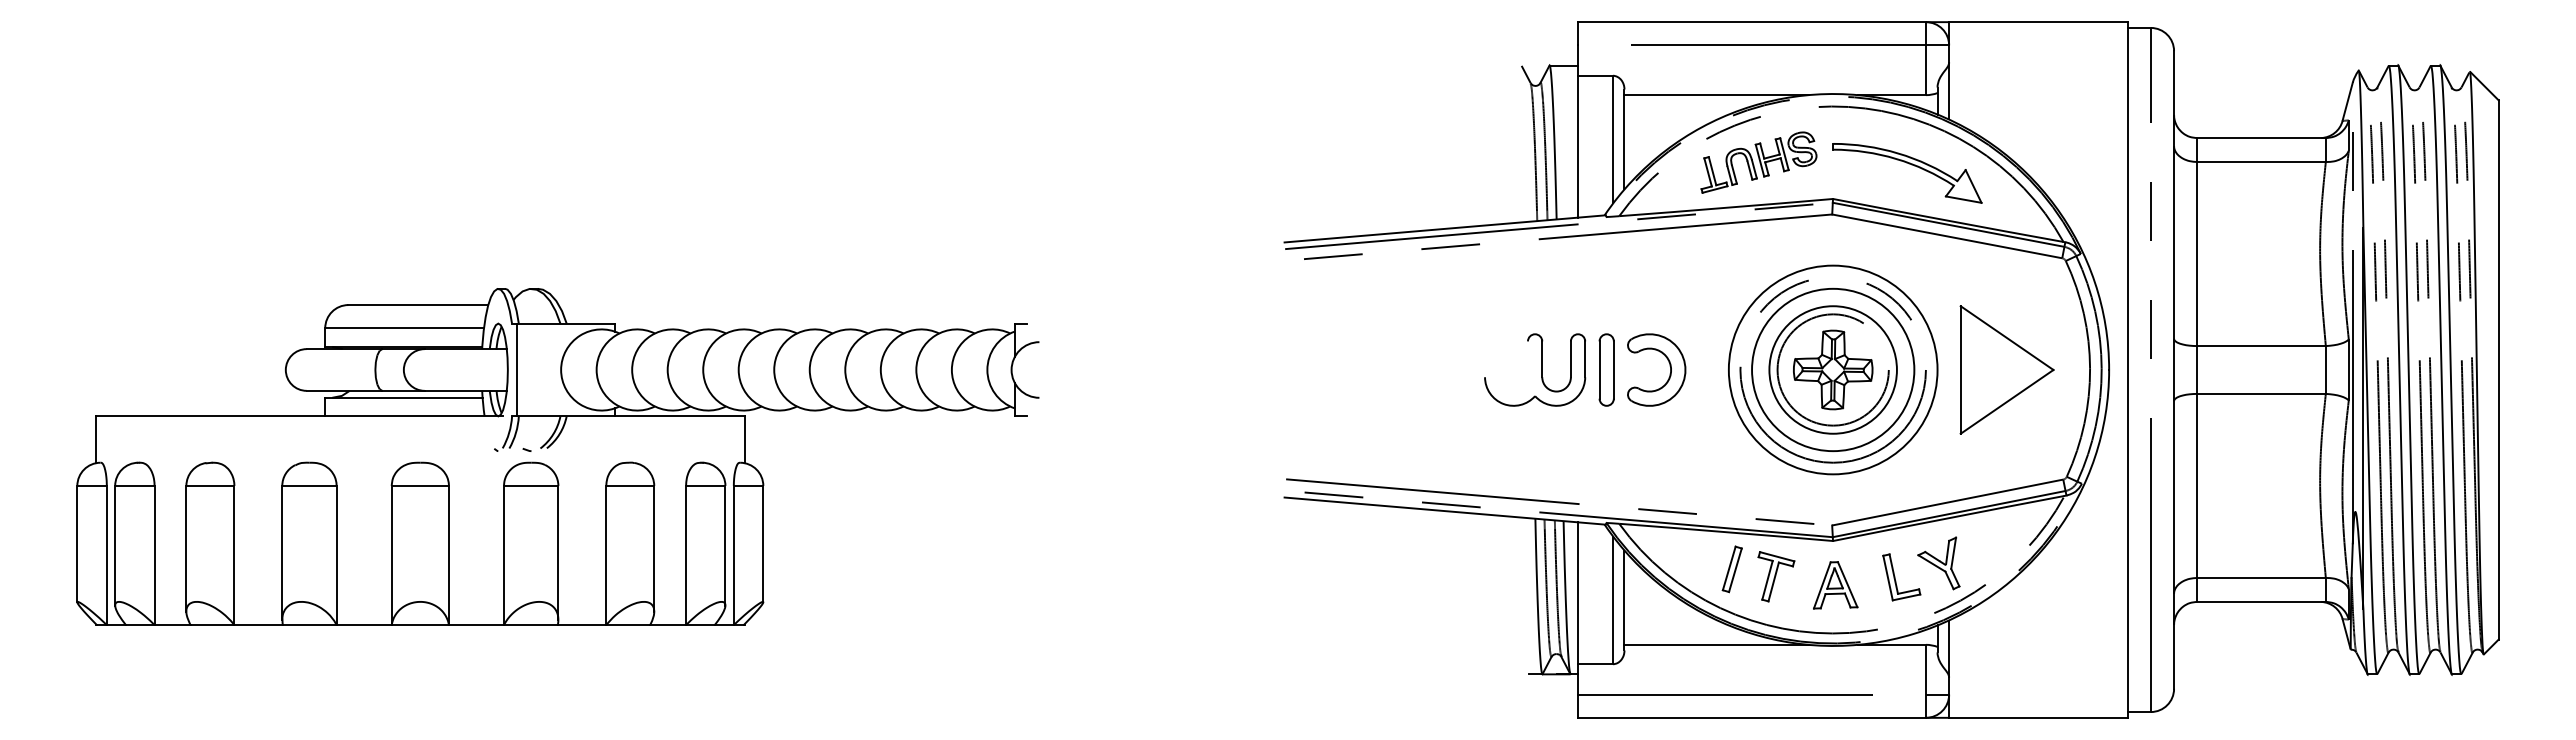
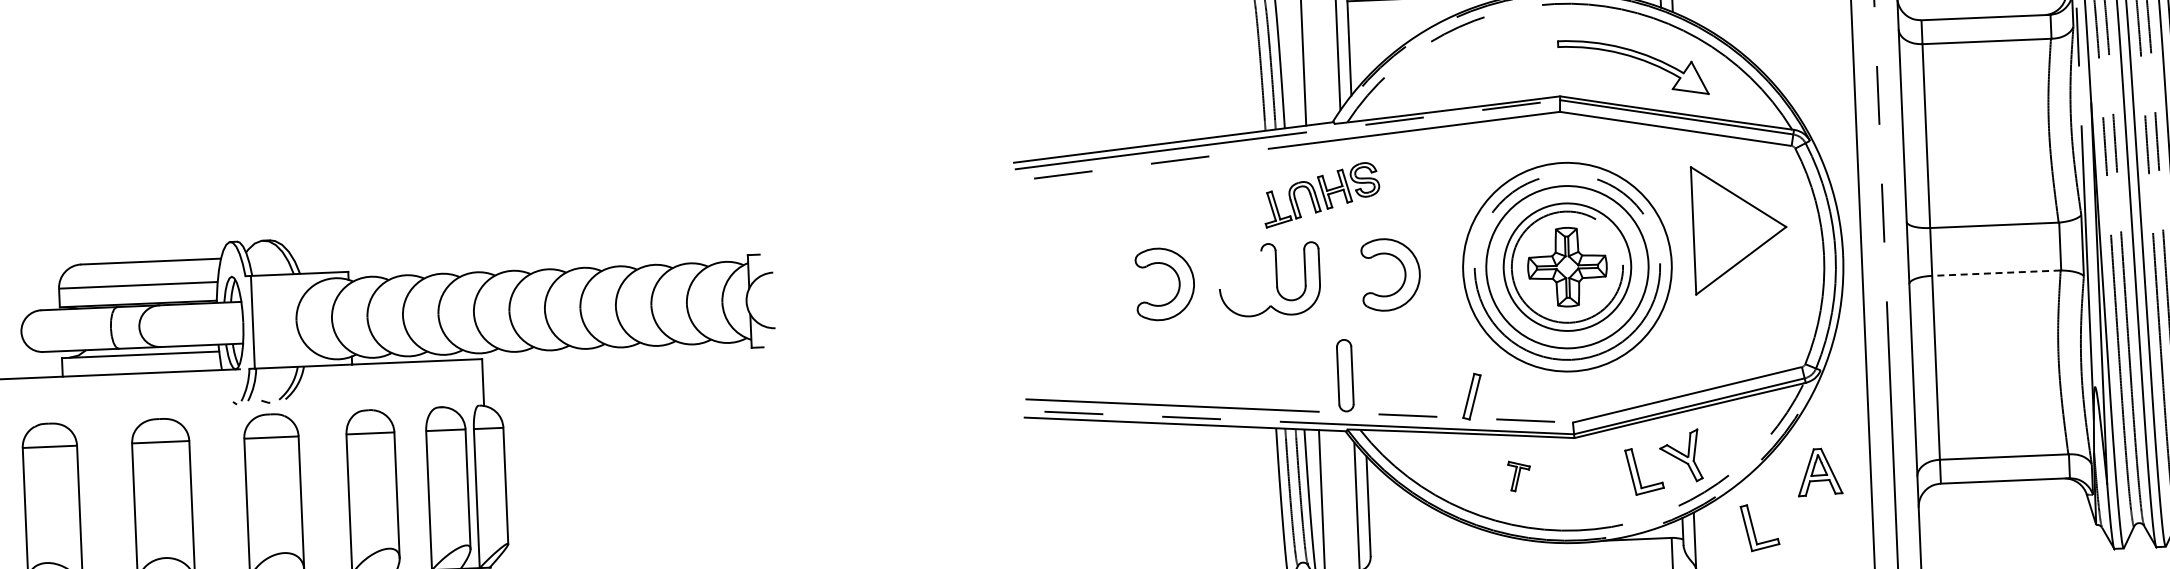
part: (1758, 162) -> (1321, 194), moved
part: (1443, 366) -> (1177, 280), added
part: (1606, 369) -> (1345, 375), moved
part: (2006, 369) -> (1739, 228), moved
line: (2261, 393) -> (1996, 272), solid -> dashed
part: (1731, 569) -> (1471, 396), moved
part: (1776, 576) -> (1519, 475), size x0.6
part: (1835, 585) -> (1819, 472), moved
part: (2014, 638) -> (1759, 527), added
line: (1716, 644) -> (1462, 546), removed

